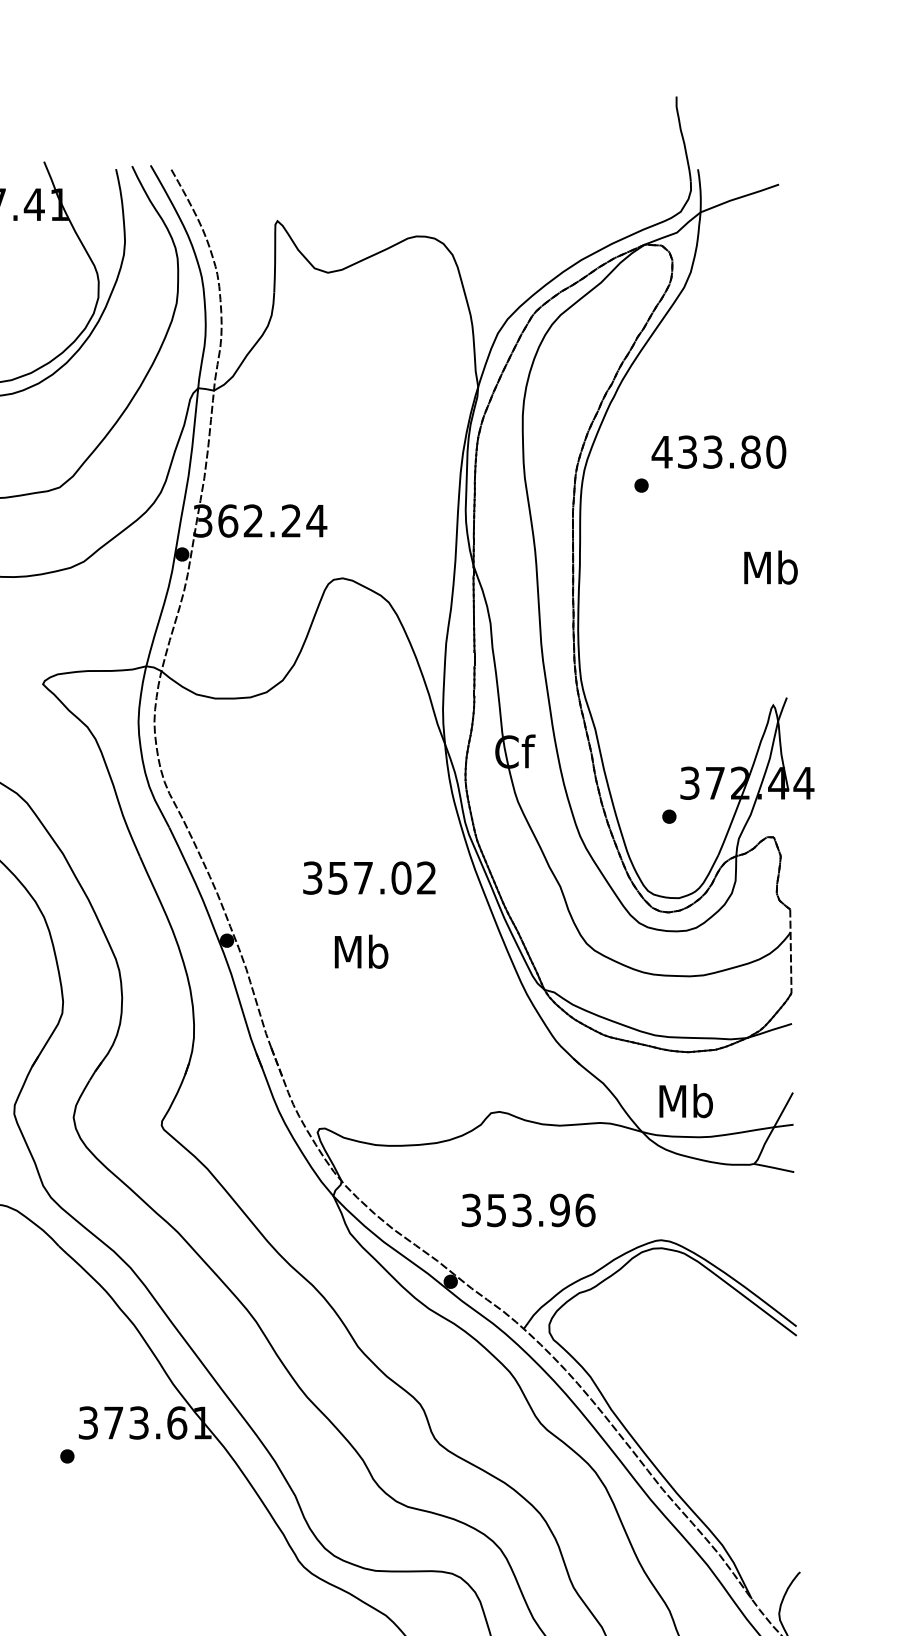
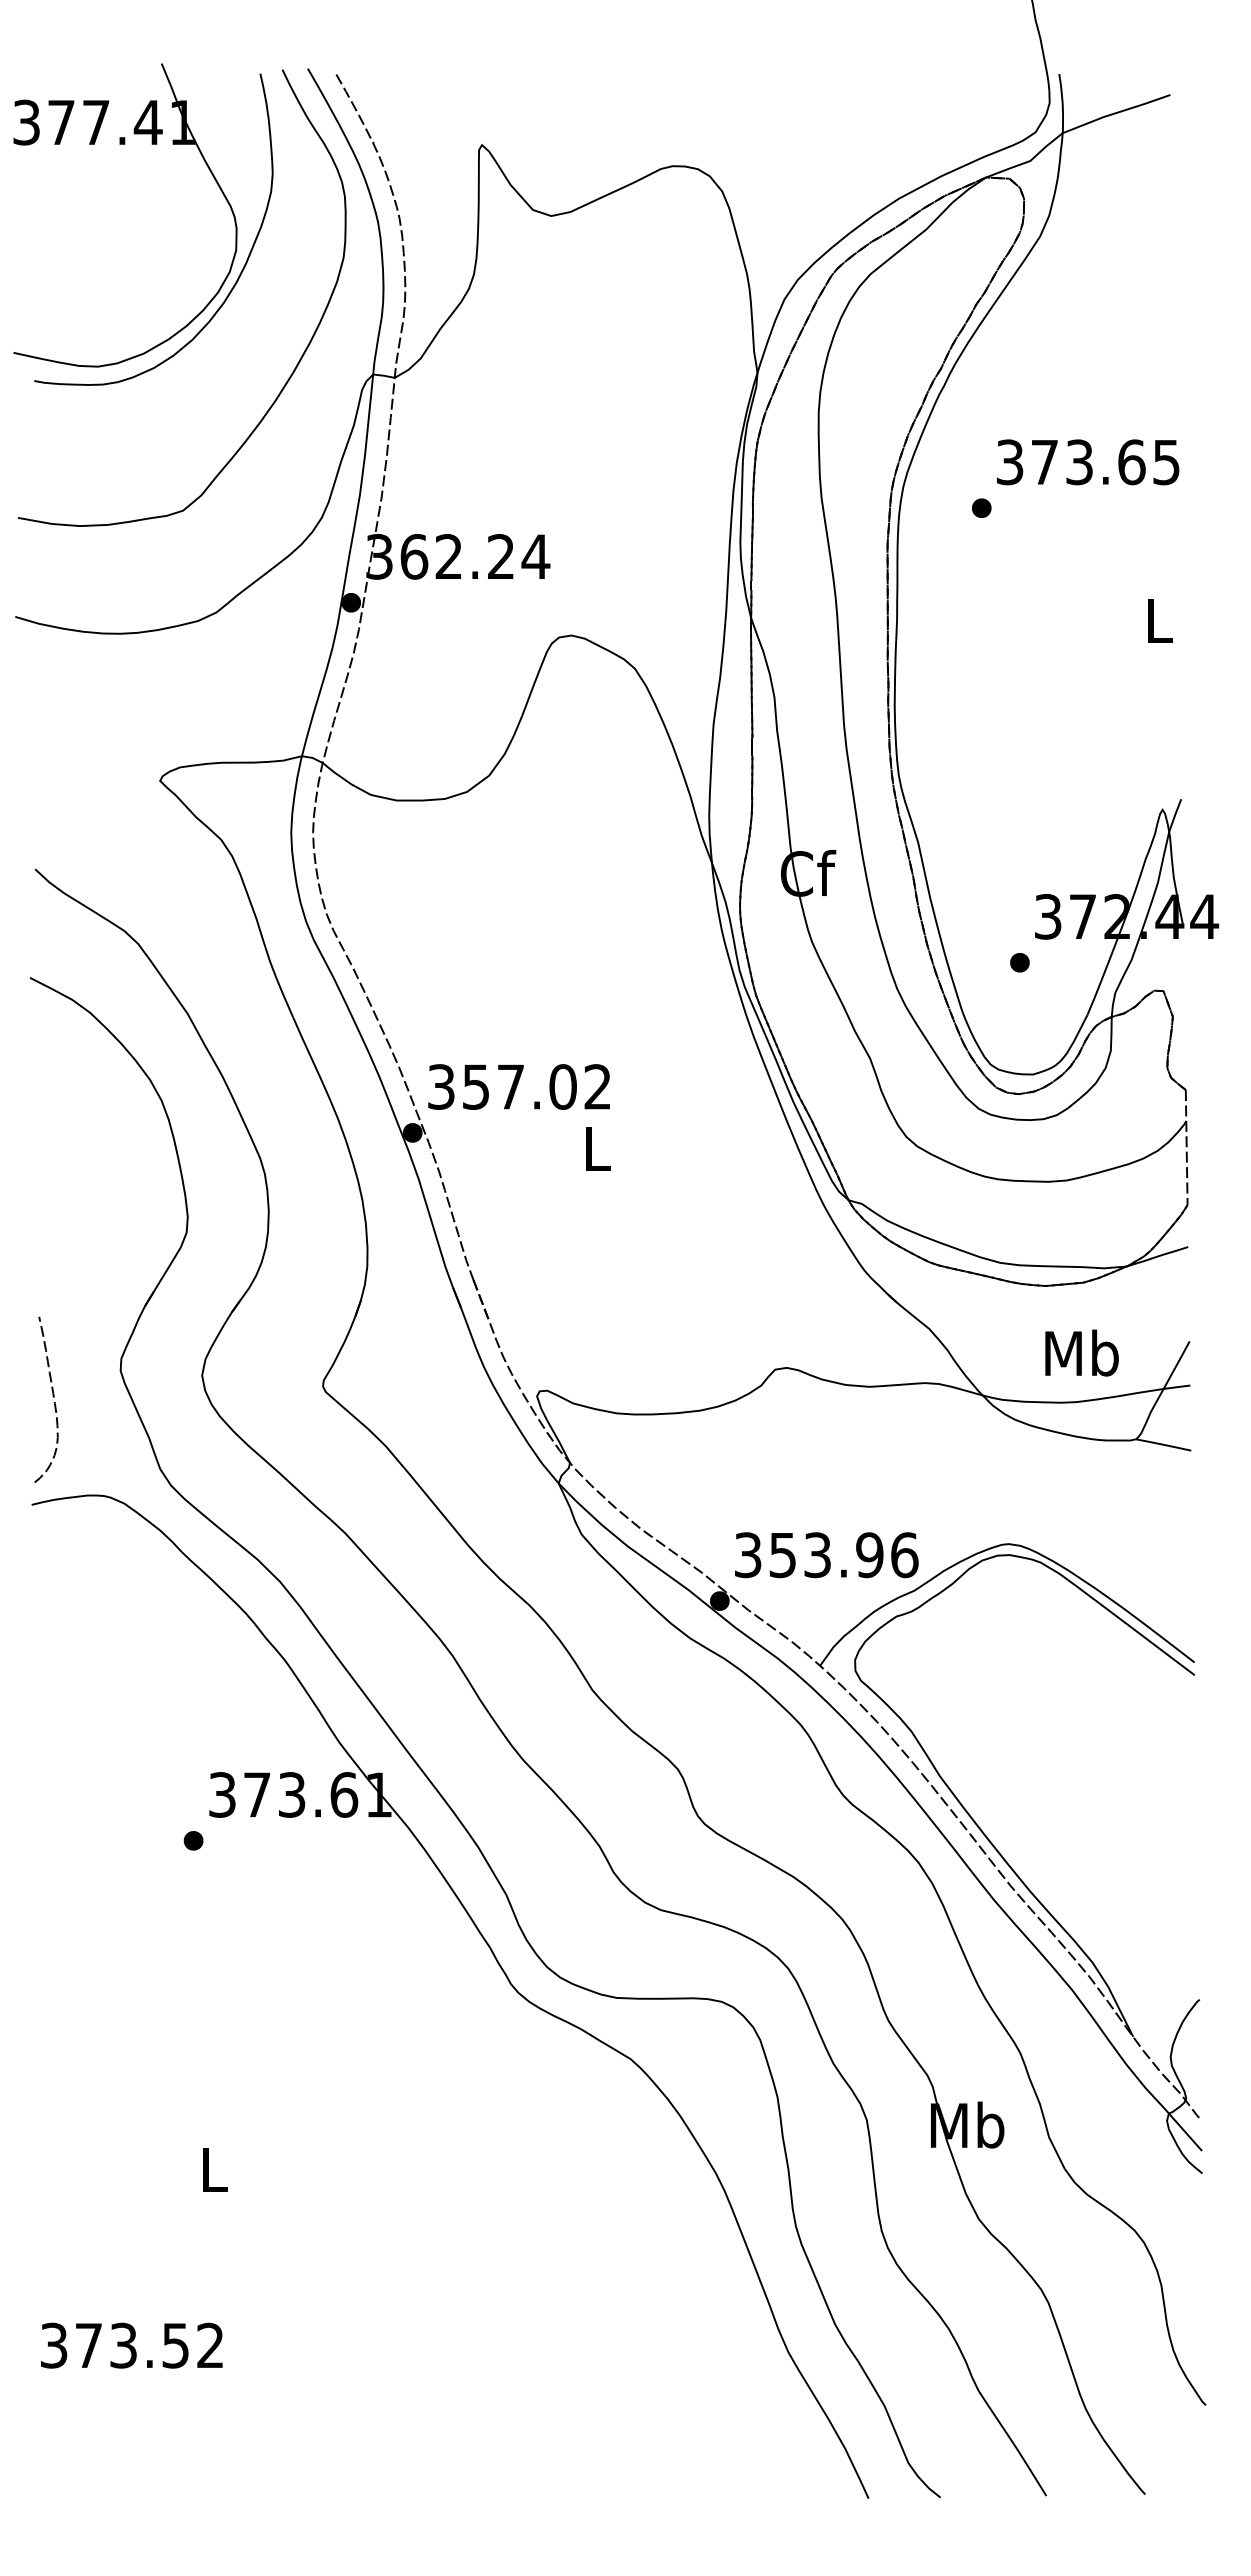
text: (718, 452) -> (1087, 462), 433.80 -> 373.65
text: (771, 567) -> (1159, 620), Mb -> L
text: (368, 877) -> (518, 1086), moved
text: (361, 951) -> (597, 1147), Mb -> L
text: (685, 1100) -> (1081, 1352), moved
text: (528, 1210) -> (826, 1555), moved

